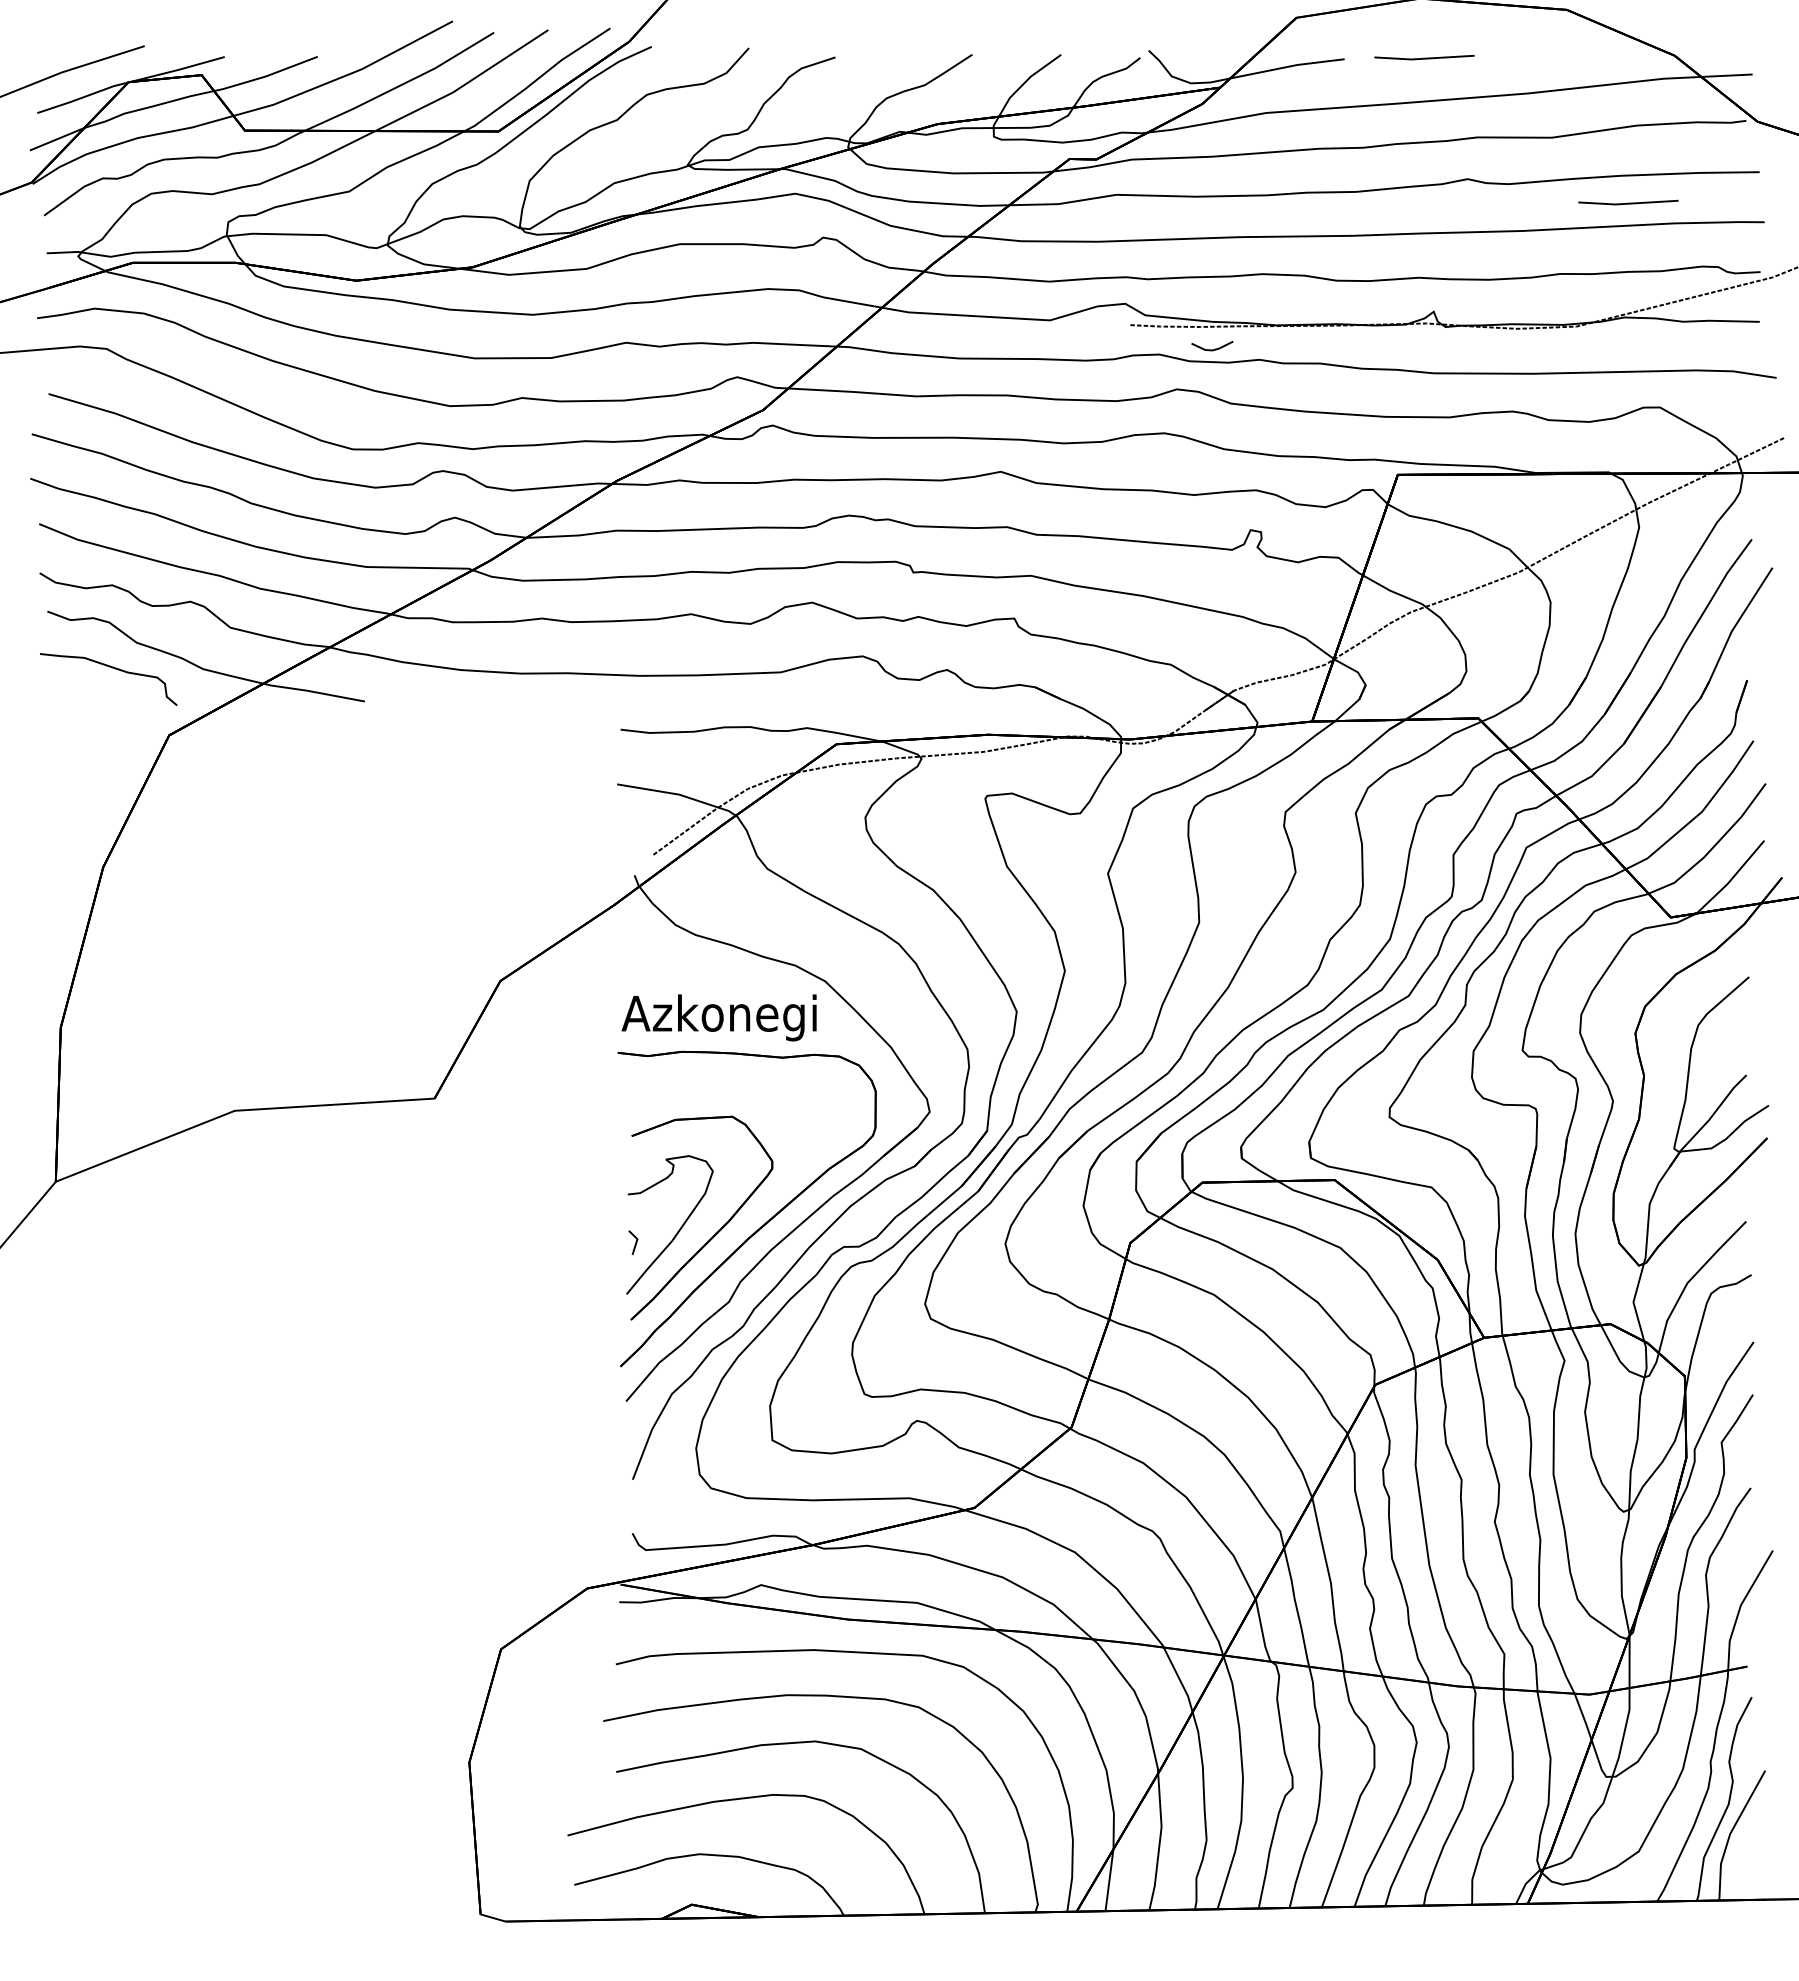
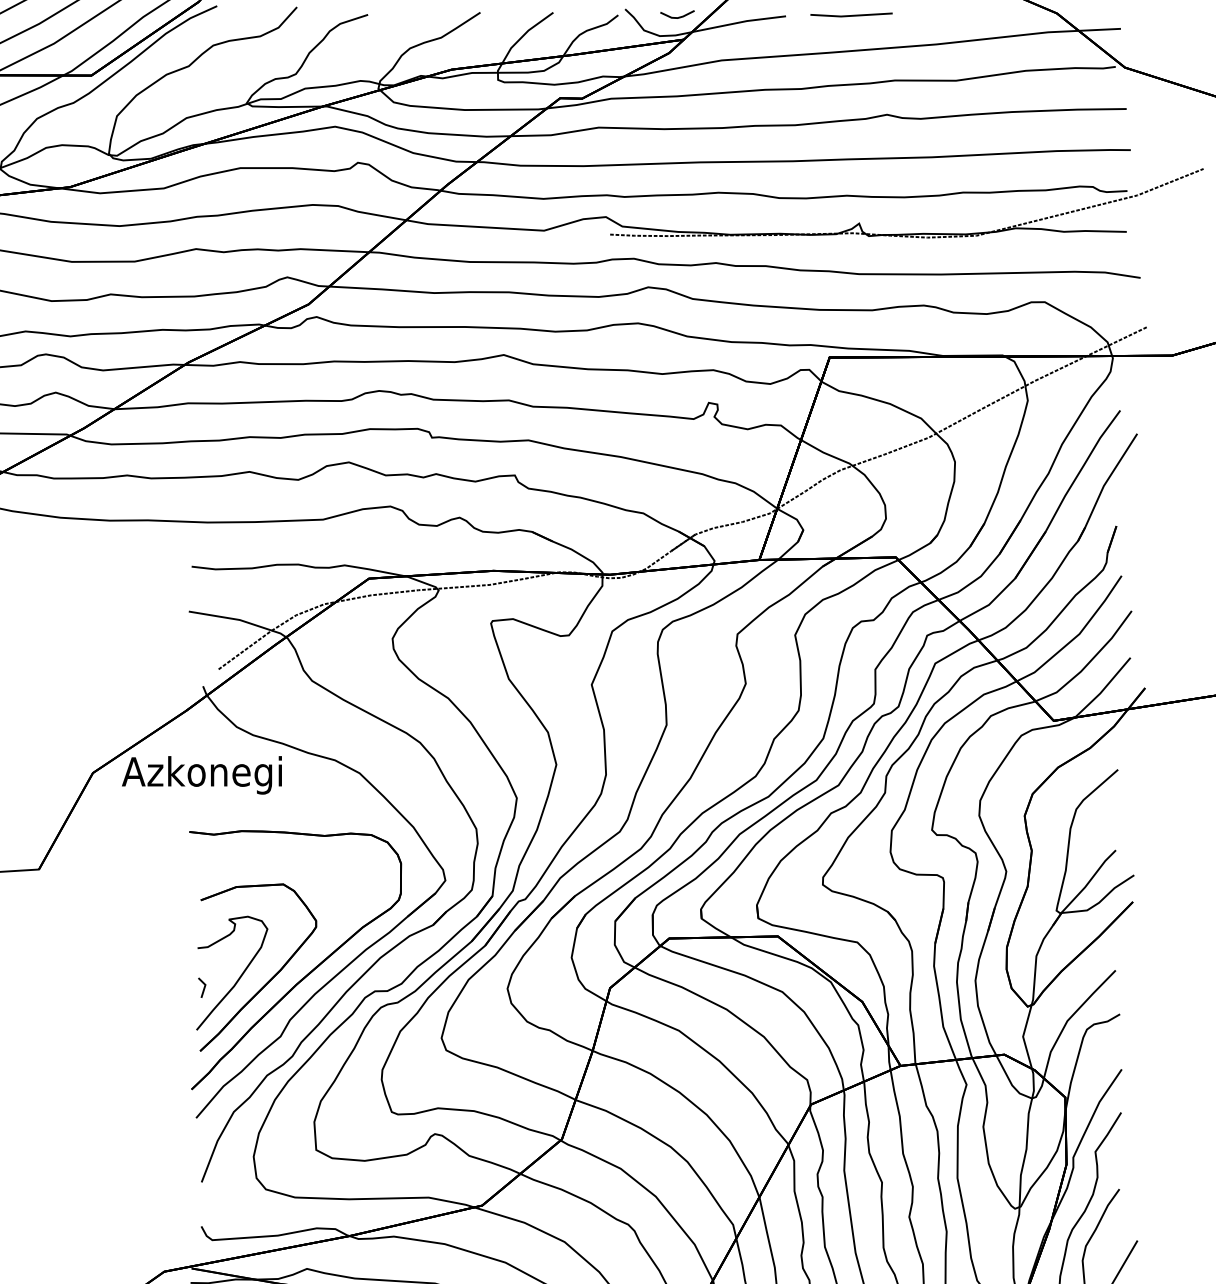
line: (1628, 202) -> (1019, 133), removed
line: (1212, 349) -> (677, 17), moved
text: (718, 1017) -> (201, 775), moved

